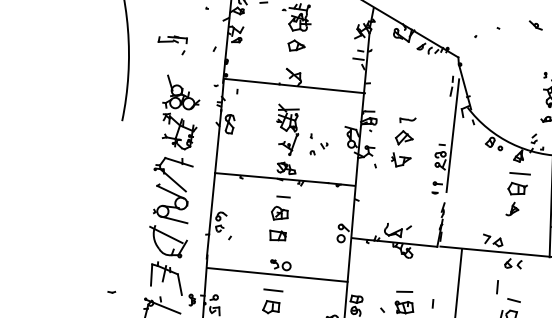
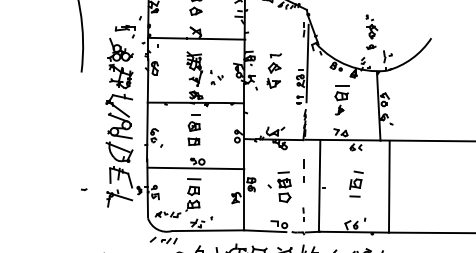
part: (171, 44) -> (124, 31), moved
part: (516, 195) -> (341, 100), moved
line: (497, 286) -> (303, 163), moved

